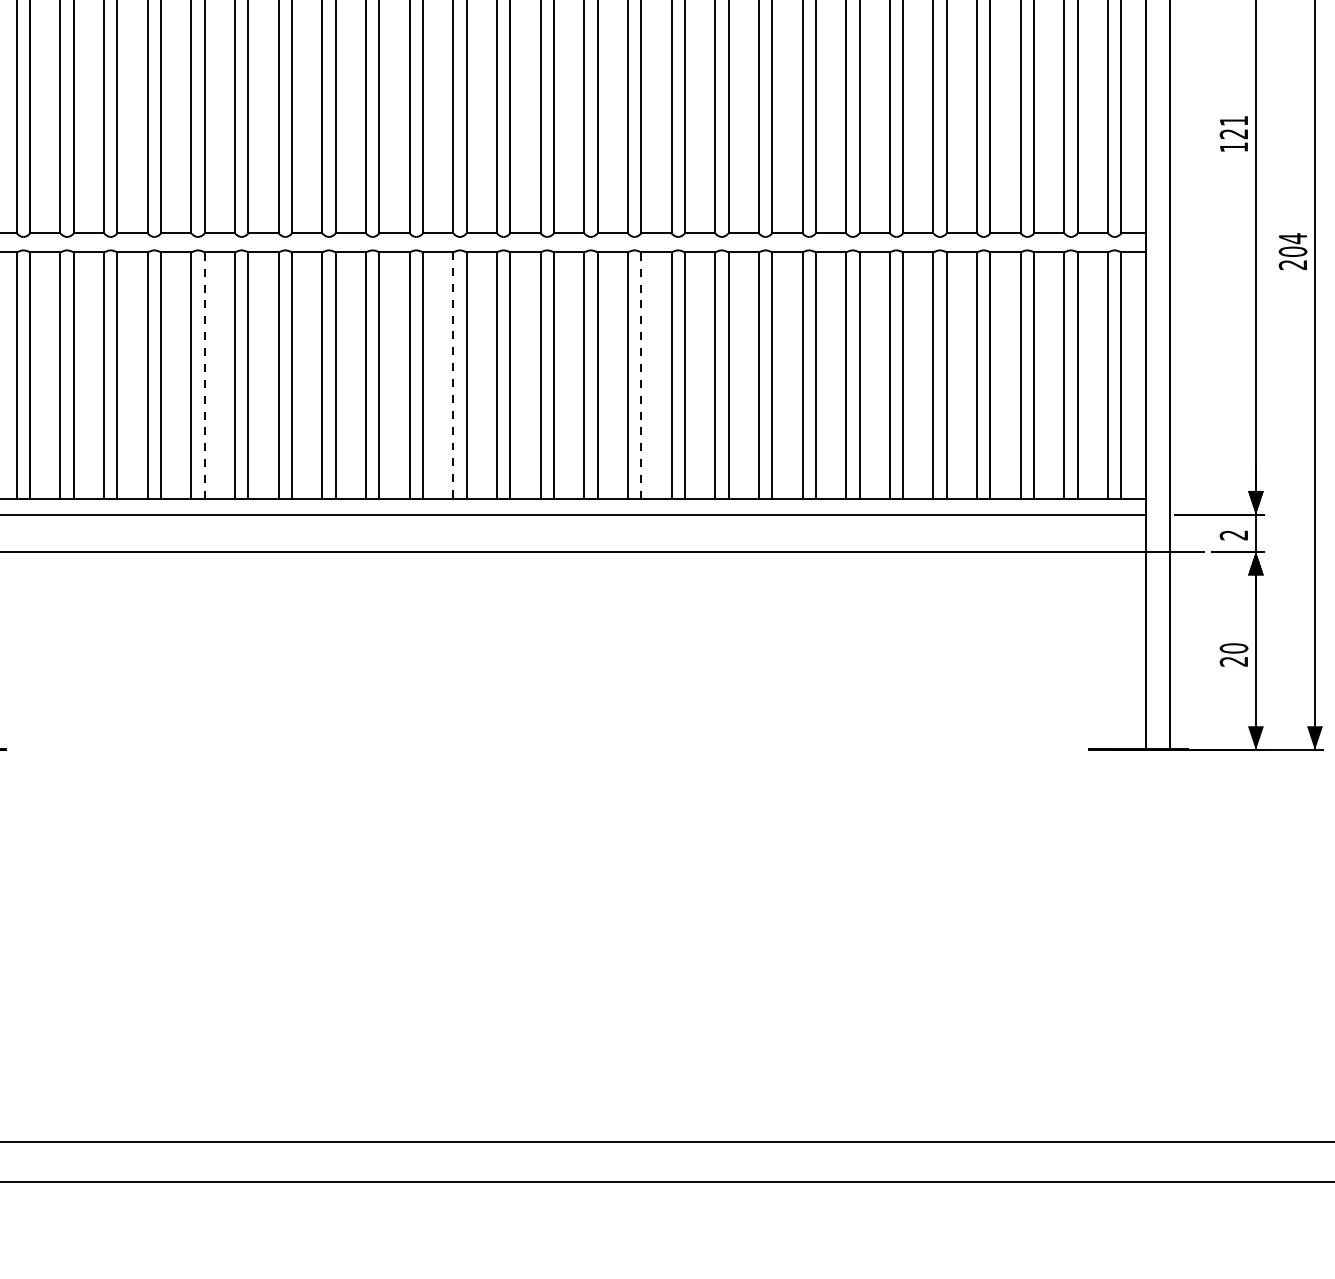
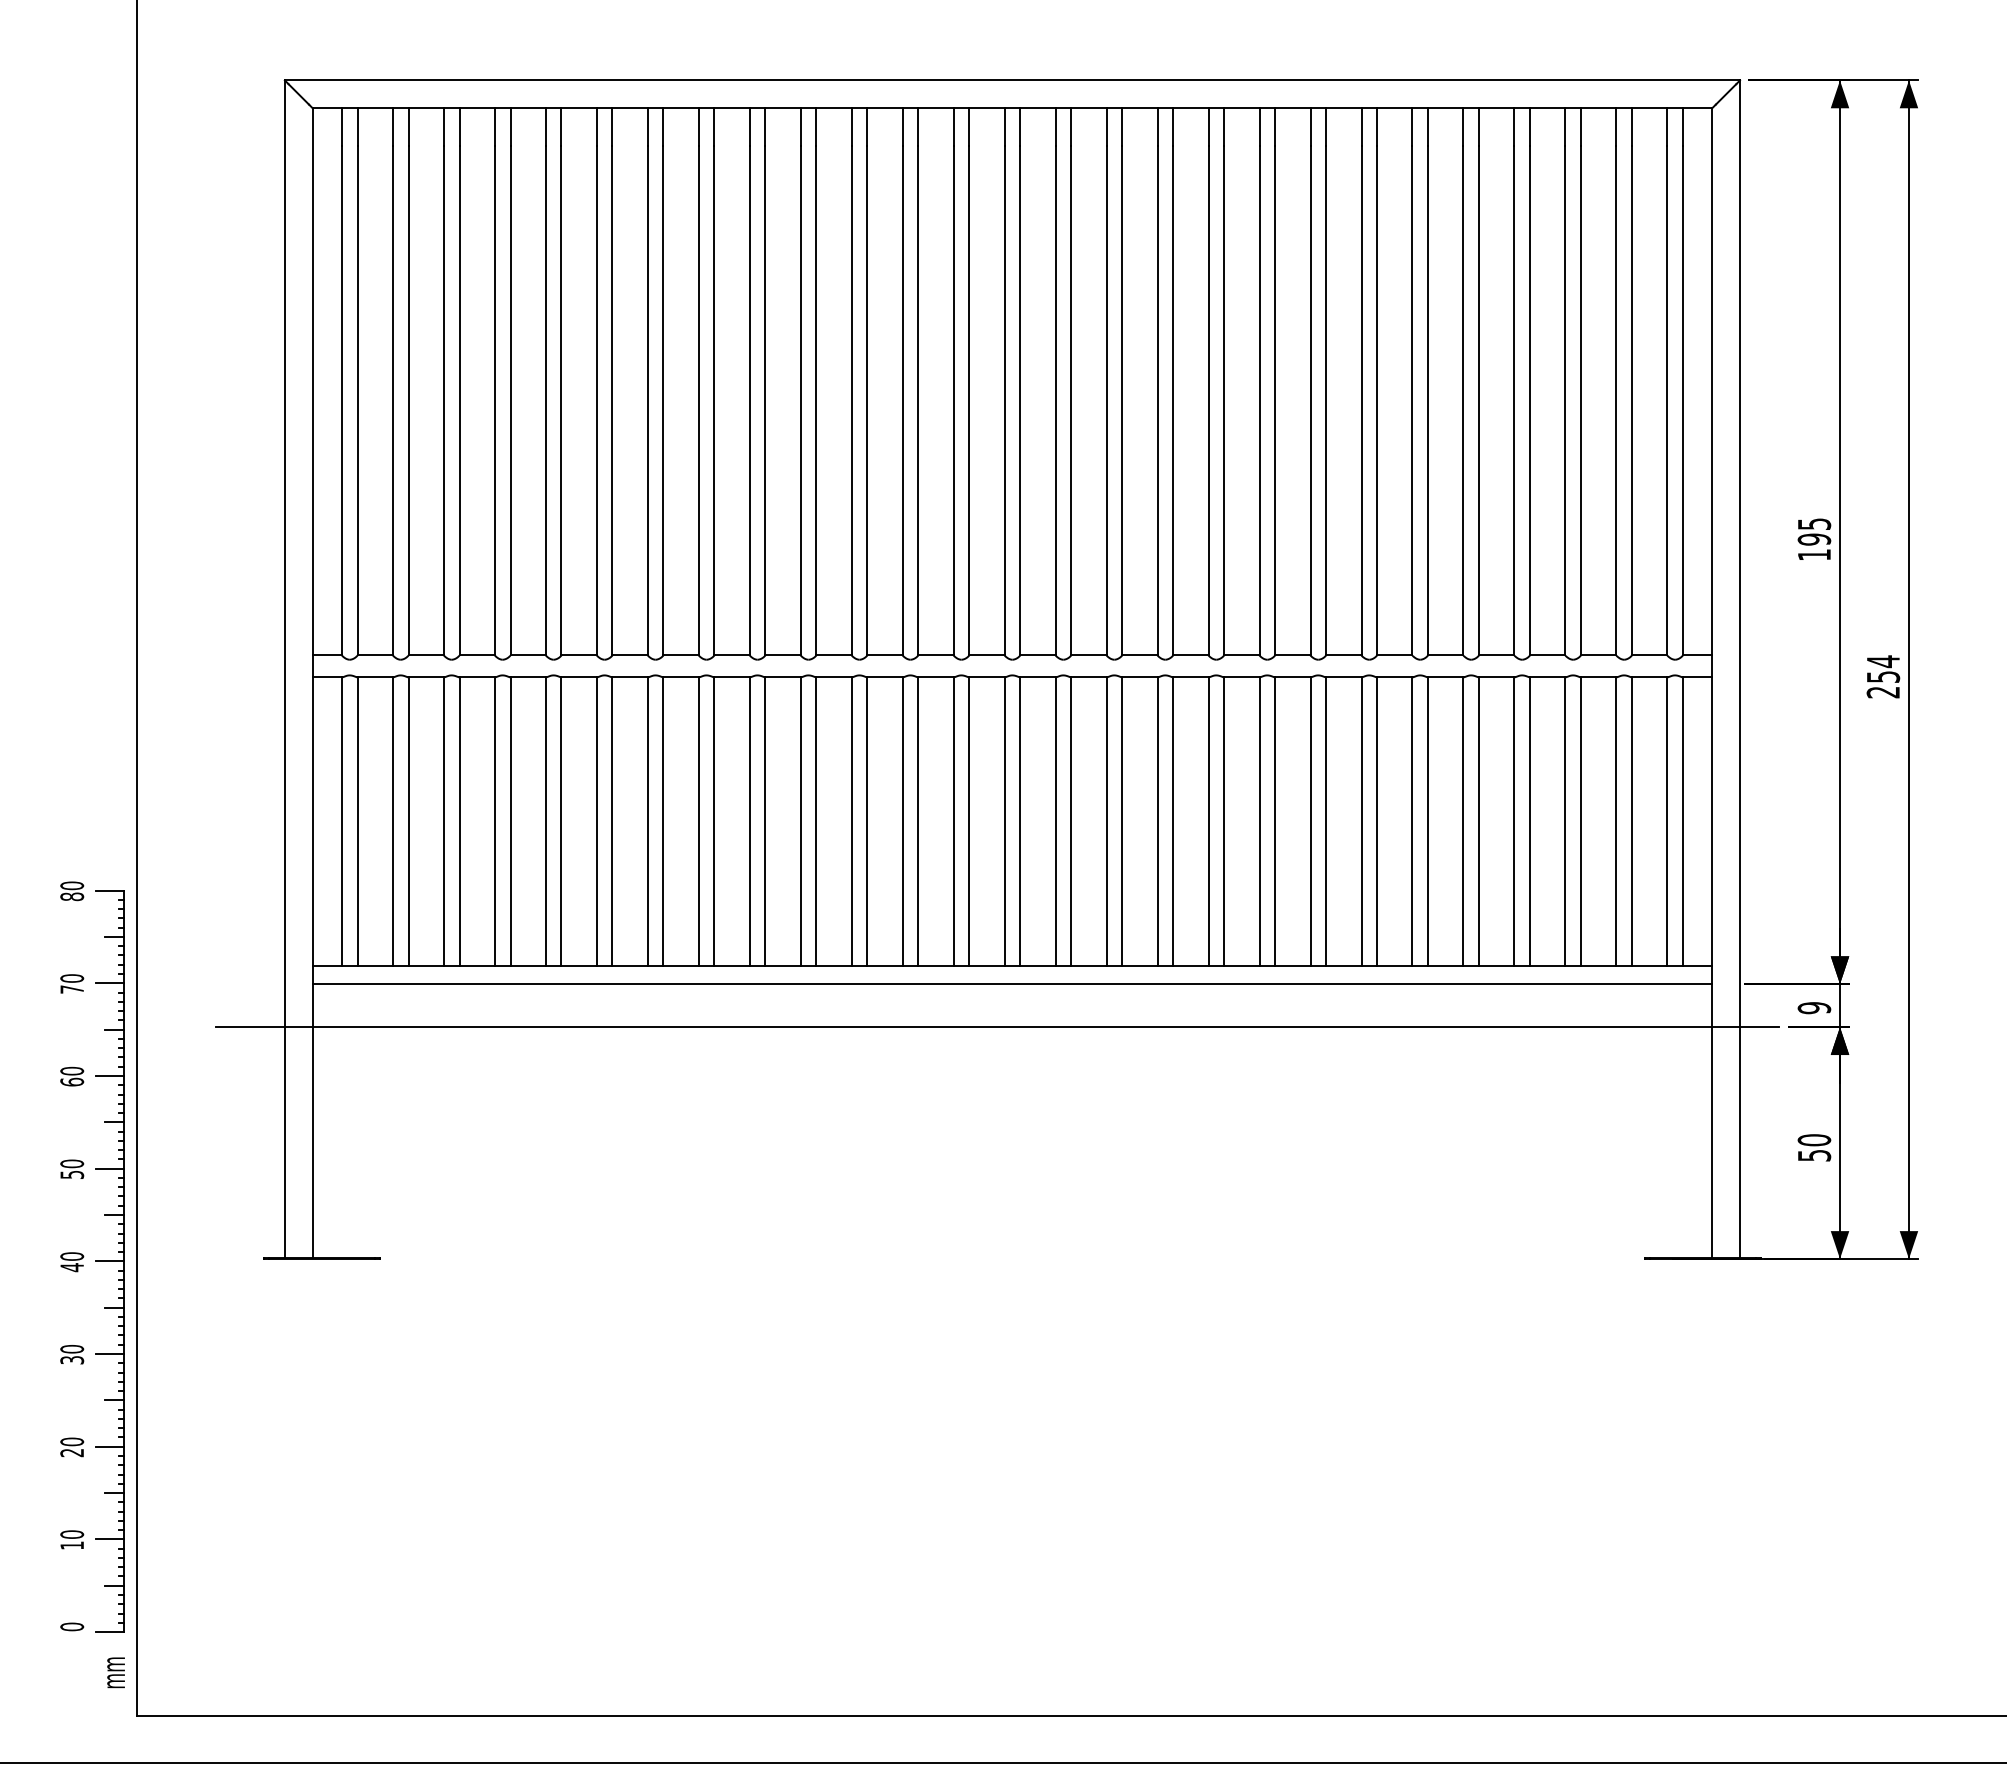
text: (1234, 127) -> (1814, 531), 121 -> 195
text: (1293, 252) -> (1883, 677), 204 -> 254
line: (204, 374) -> (612, 820), dashed -> solid
line: (641, 374) -> (1122, 820), dashed -> solid
line: (453, 375) -> (902, 821), dashed -> solid
text: (1234, 535) -> (1814, 1008), 2 -> 9
text: (1234, 661) -> (1814, 1155), 20 -> 50

